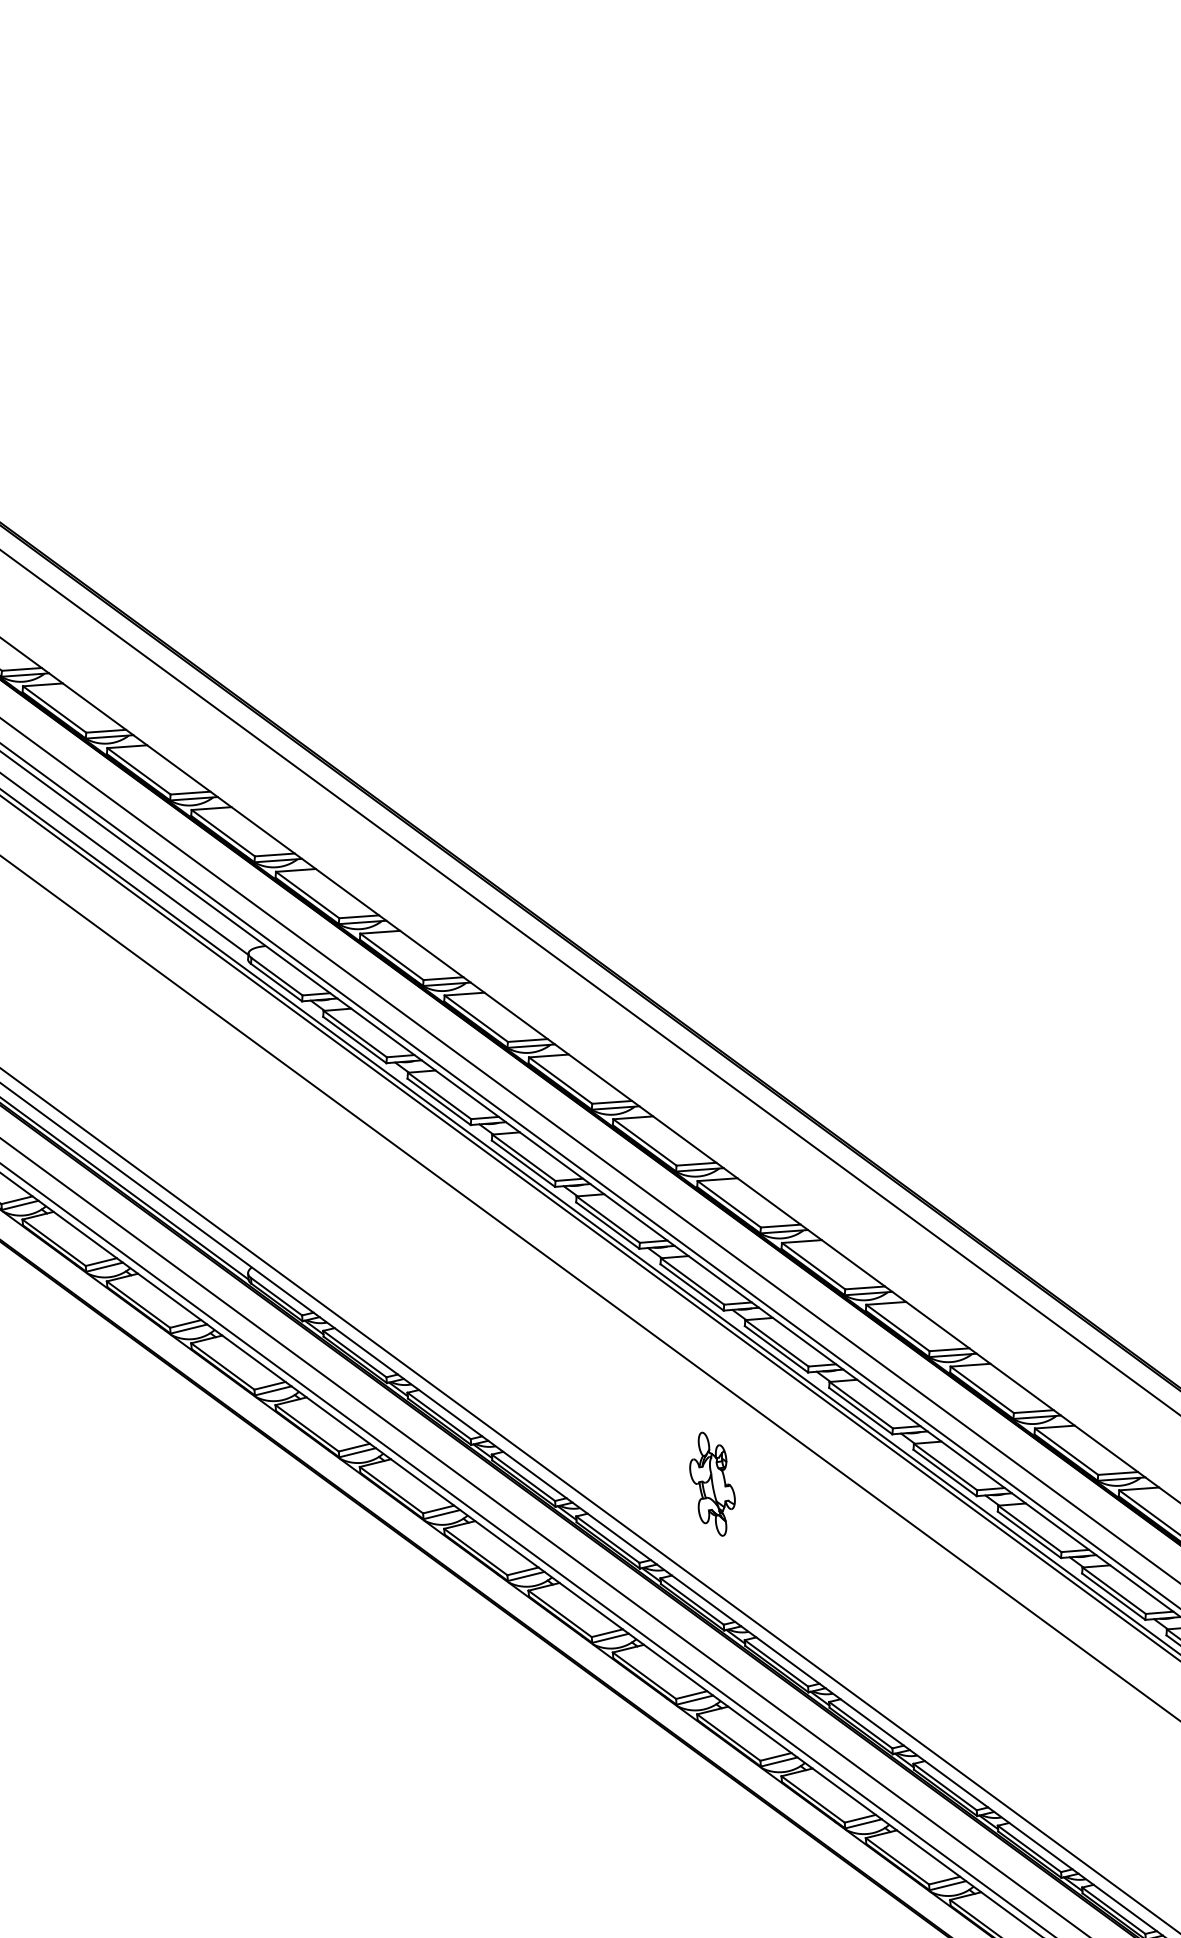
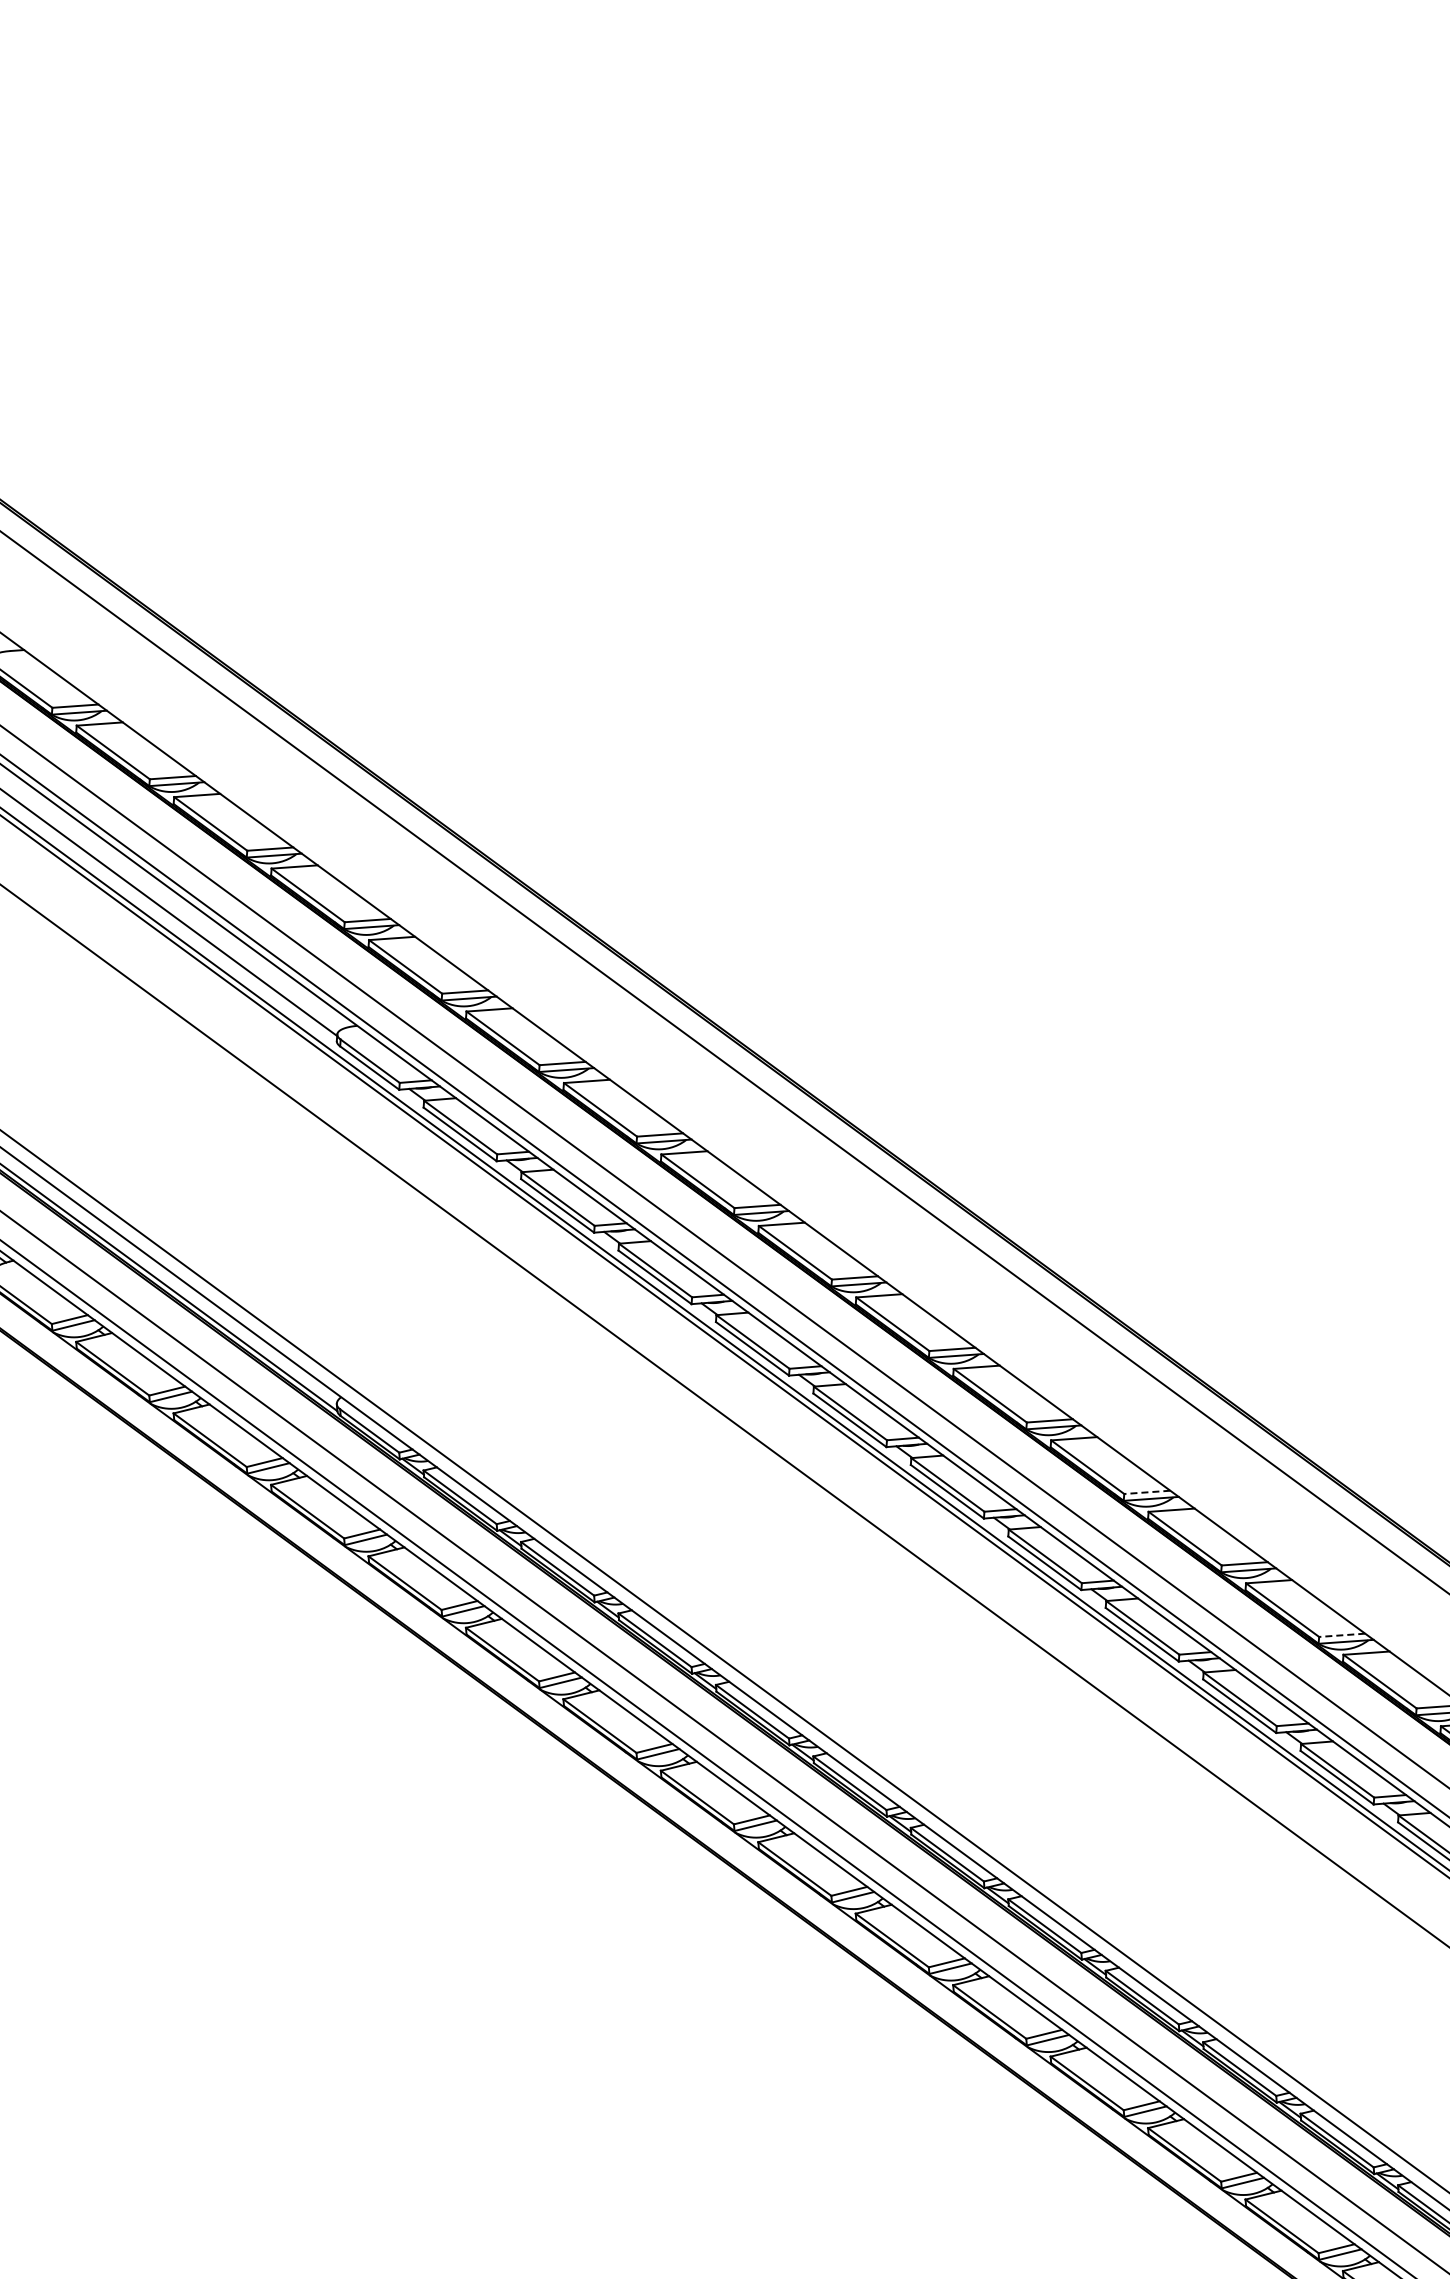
line: (948, 1349) -> (1146, 1492), solid -> dashed
line: (1117, 1473) -> (1341, 1635), solid -> dashed
part: (712, 1484) -> (873, 1647), removed

